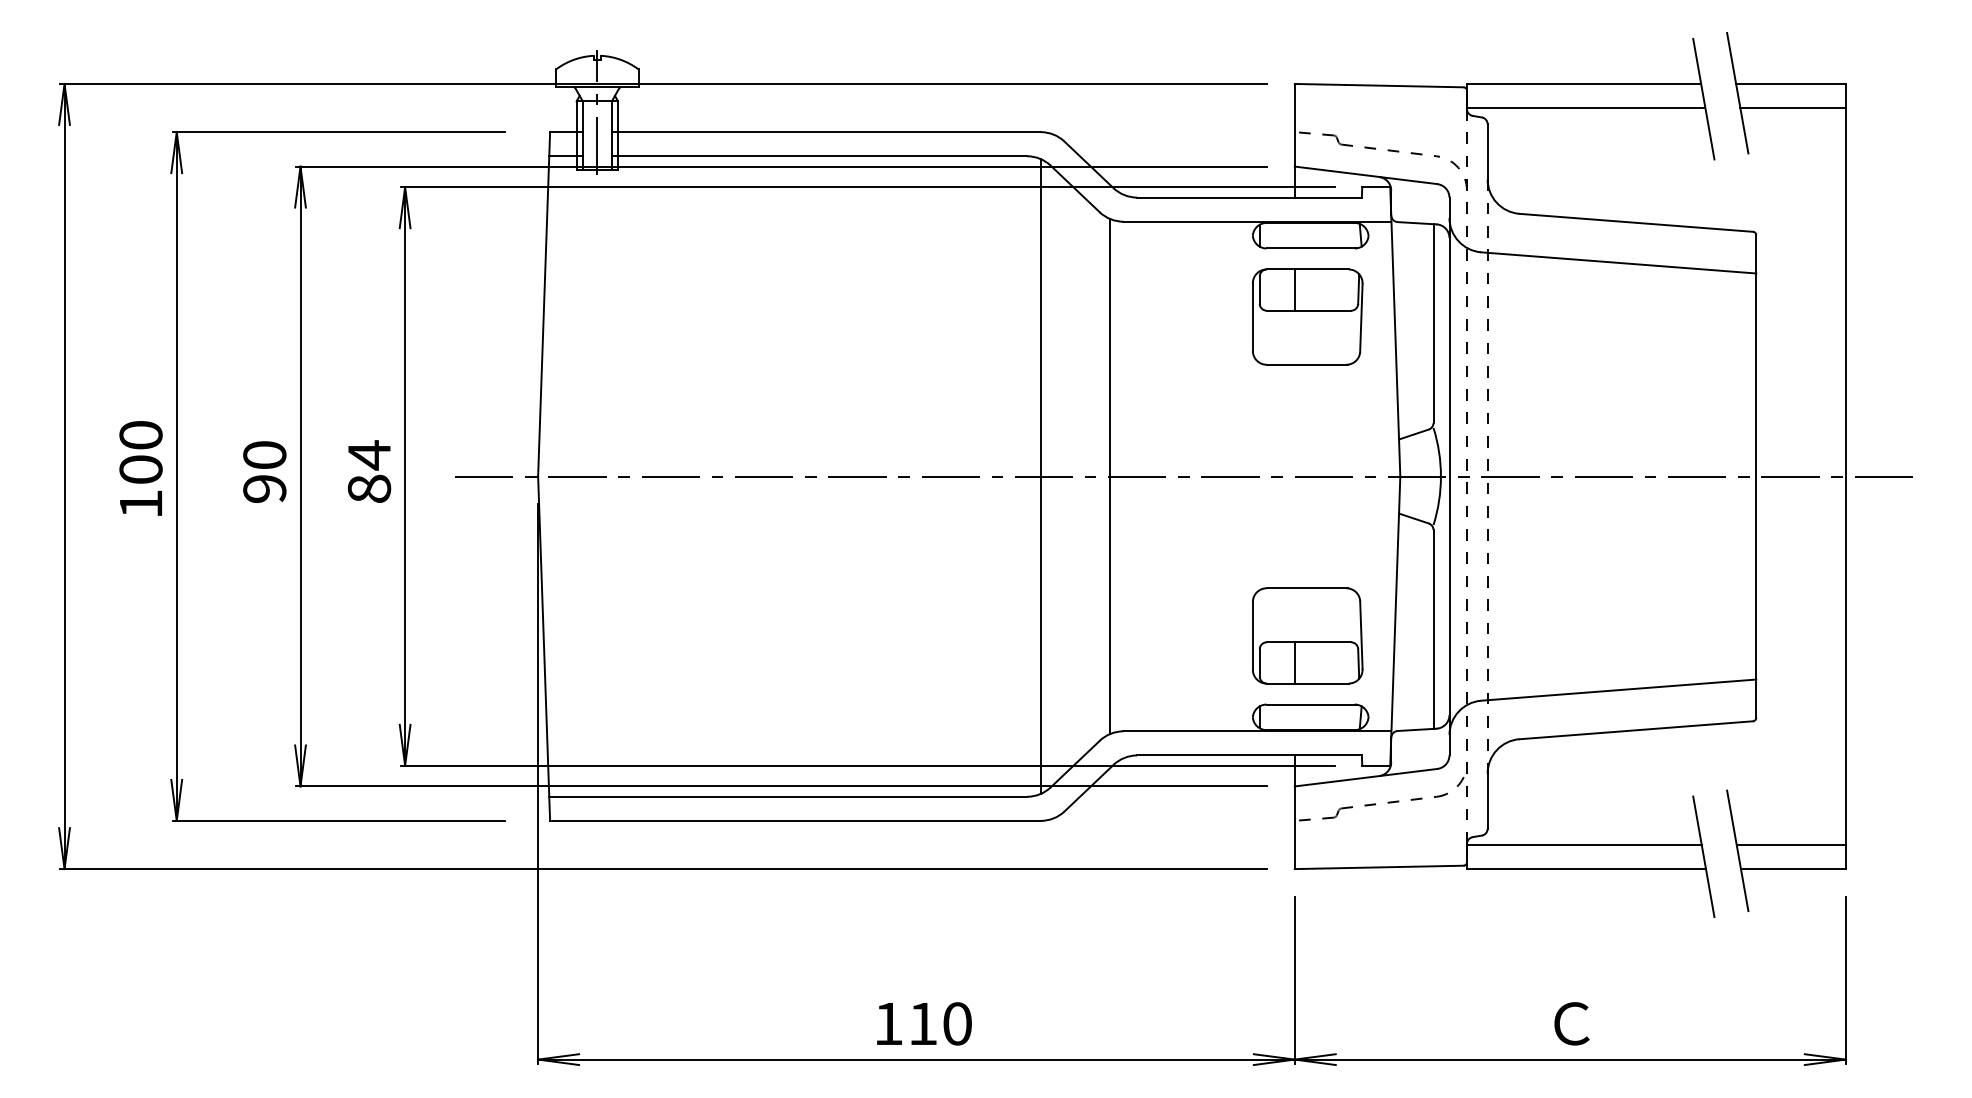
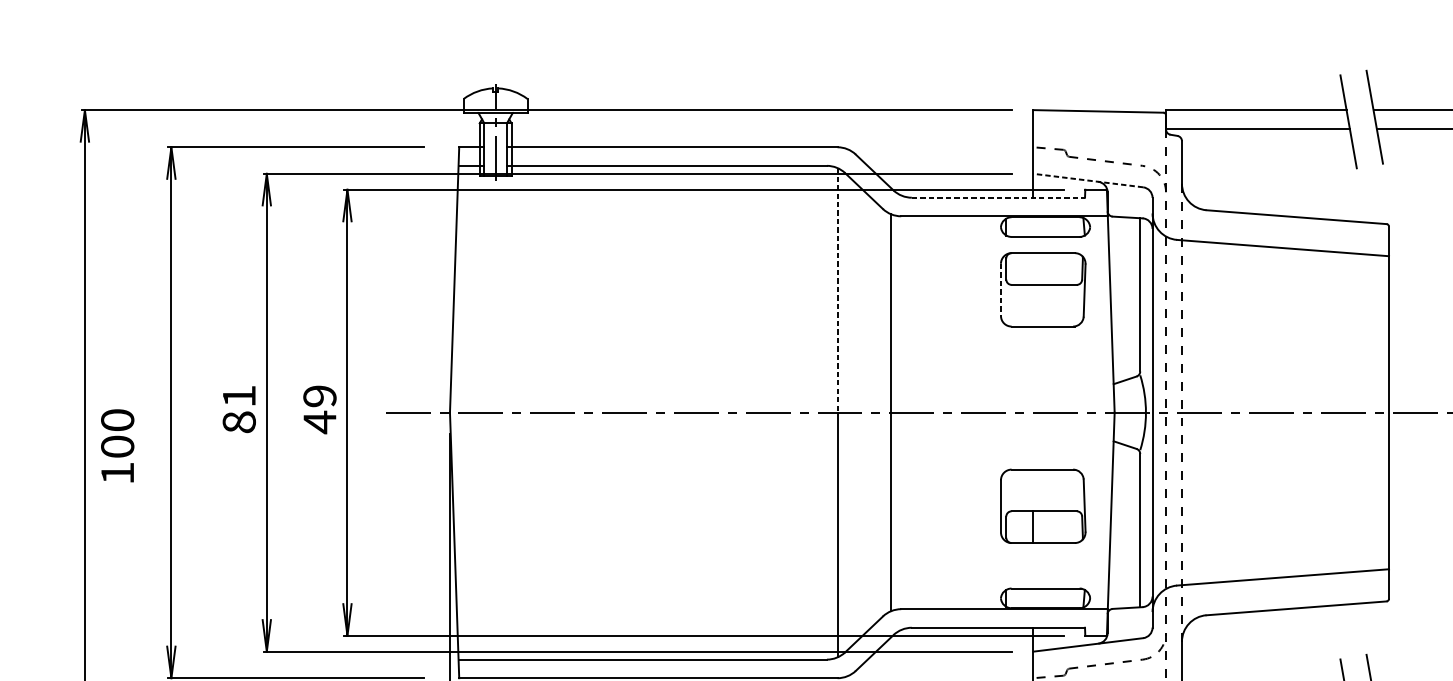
line: (1366, 175) -> (1088, 180), solid -> dashed
line: (1250, 197) -> (999, 197), solid -> dashed
line: (1294, 289) -> (1033, 268), removed
line: (1040, 317) -> (837, 290), solid -> dashed
line: (1252, 317) -> (1000, 290), solid -> dashed
text: (140, 468) -> (117, 445), moved
text: (264, 472) -> (239, 409), 90 -> 81
text: (369, 472) -> (319, 409), 84 -> 49
part: (1307, 635) -> (1043, 506), moved

